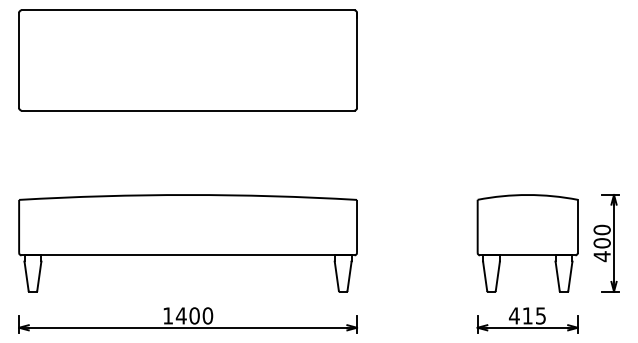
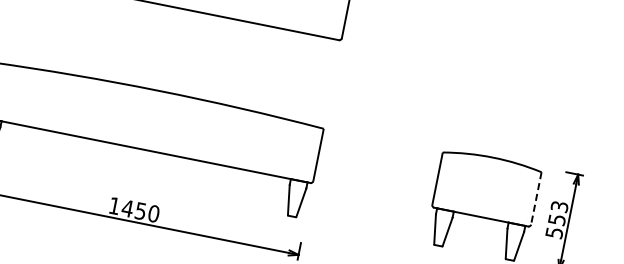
line: (577, 226) -> (536, 198), solid -> dashed
text: (601, 243) -> (556, 219), 400 -> 553
text: (194, 315) -> (140, 210), 1400 -> 1450

